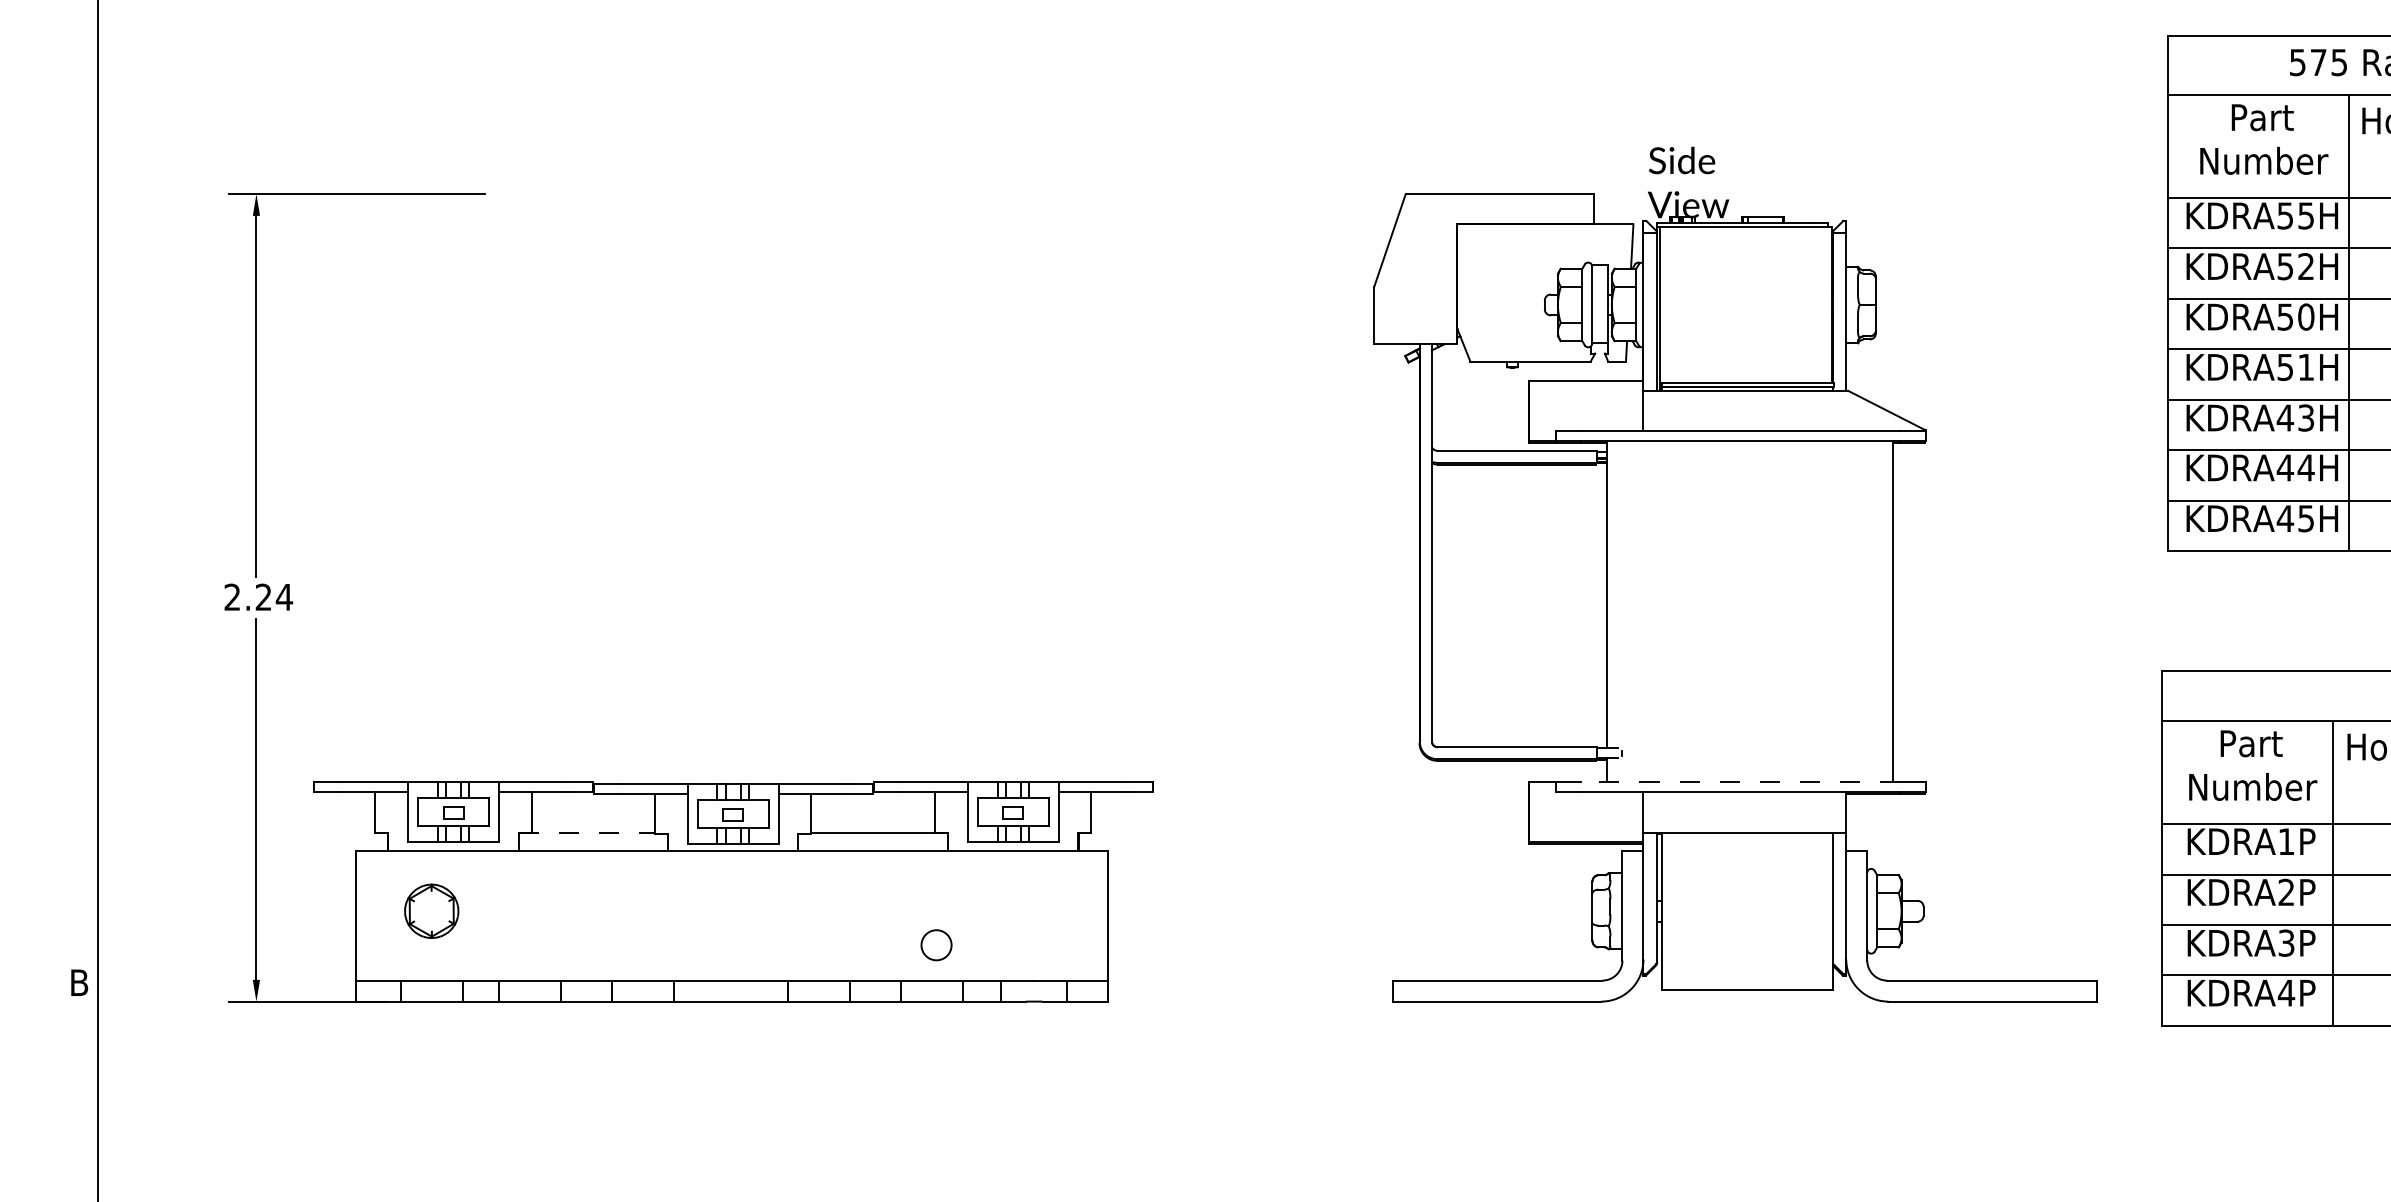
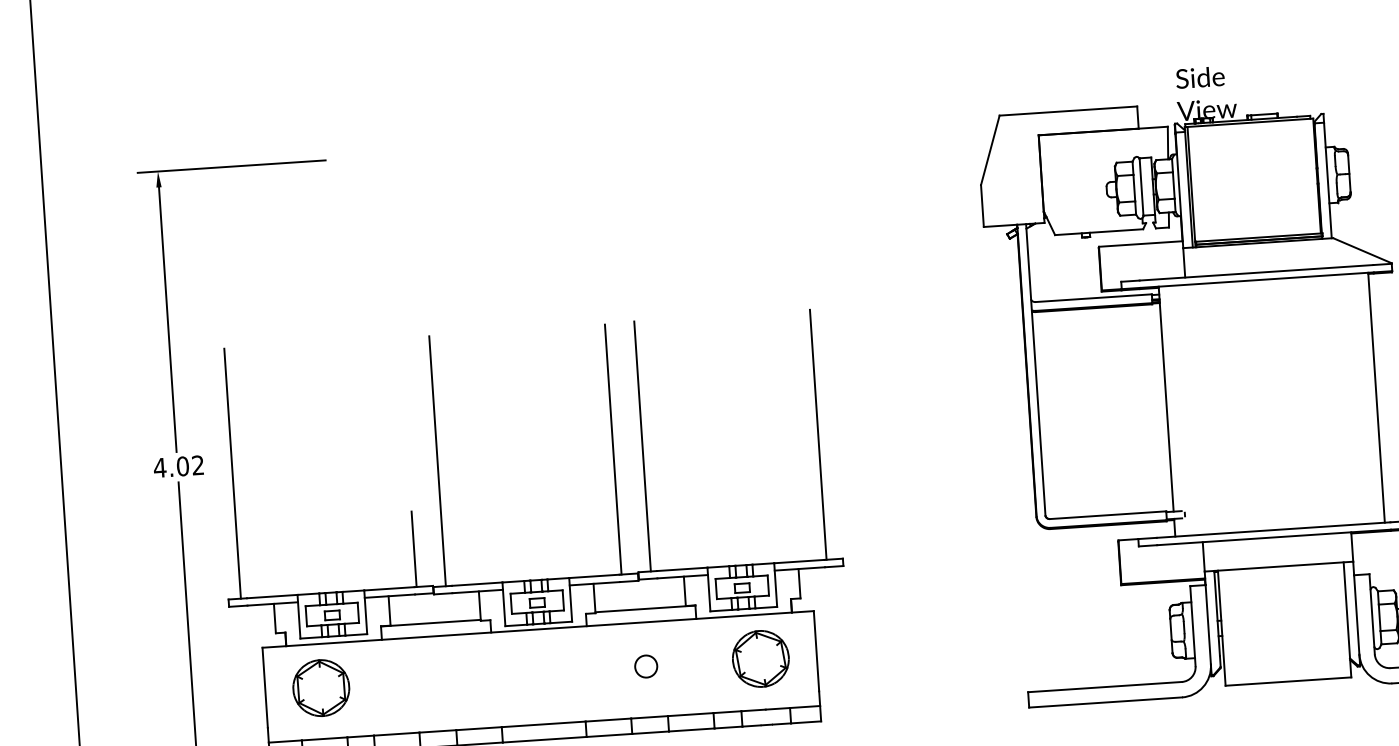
text: (258, 596) -> (179, 466), 2.24 -> 4.02
line: (330, 611) -> (232, 473), added
line: (890, 611) -> (642, 446), added
line: (1130, 611) -> (818, 434), added
line: (610, 612) -> (437, 460), added
line: (850, 612) -> (613, 448), added
line: (570, 730) -> (414, 549), added
line: (1740, 782) -> (1273, 530), dashed -> solid
line: (587, 832) -> (431, 622), dashed -> solid
part: (431, 911) -> (321, 688), size x1.43
part: (1032, 911) -> (761, 659), added
circle: (936, 945) -> (646, 666), moved

